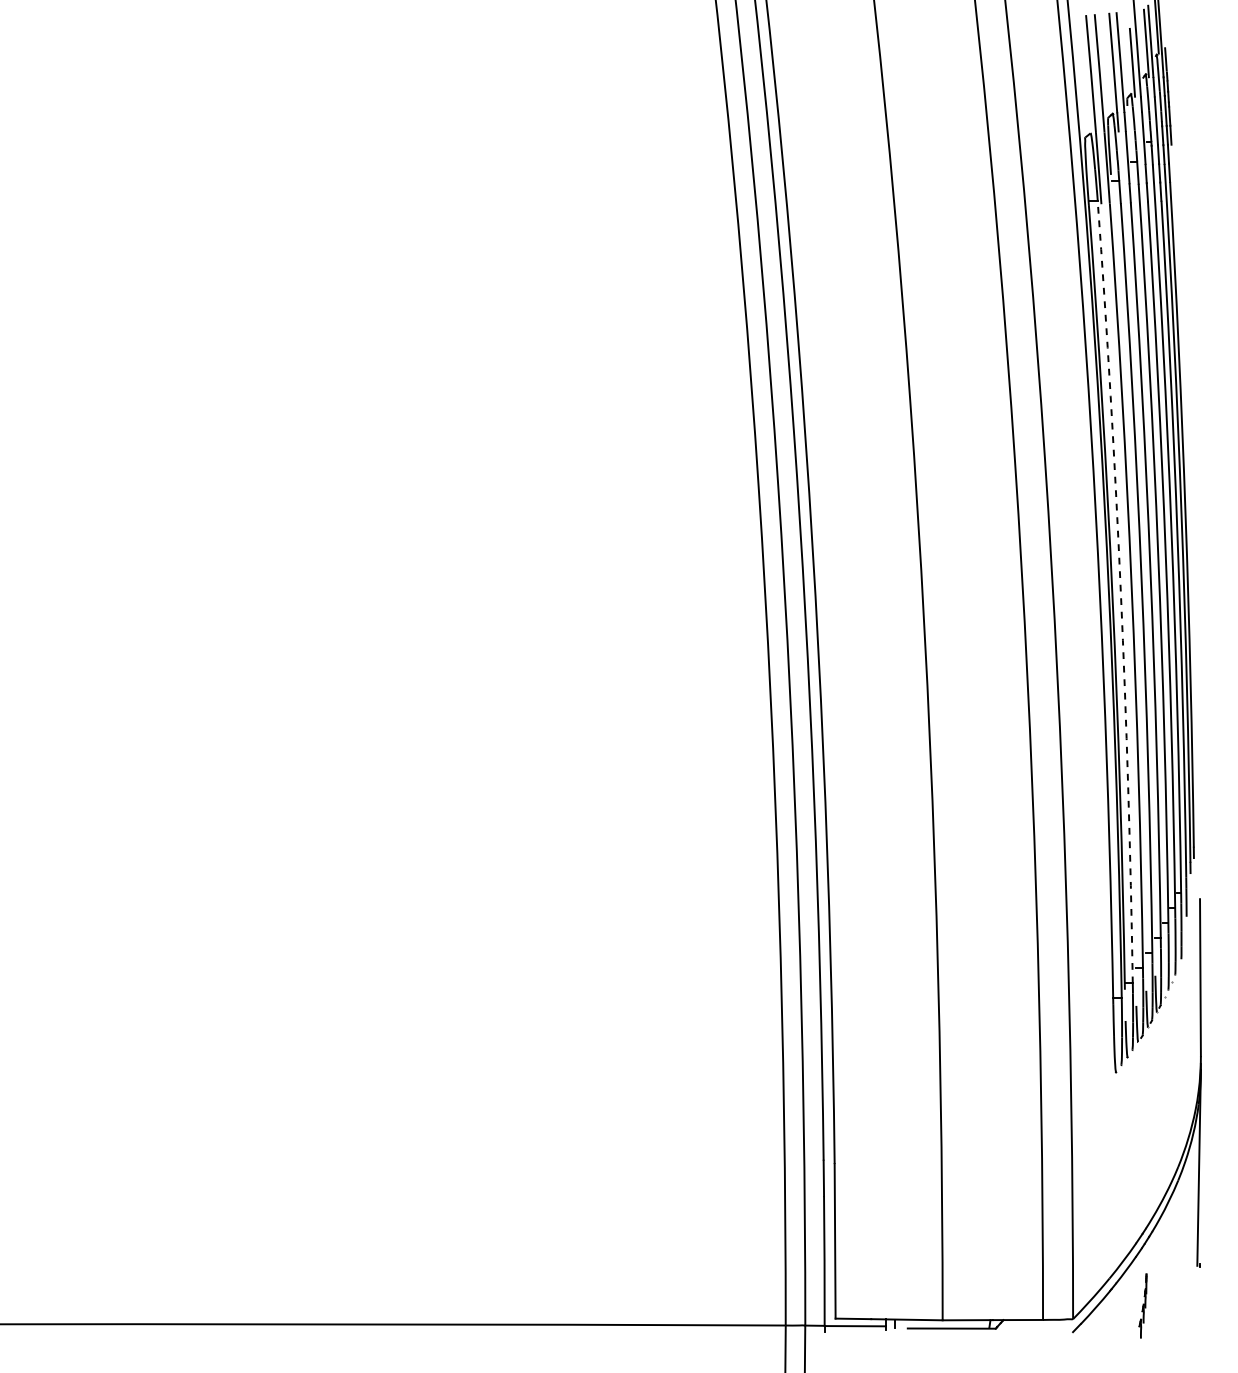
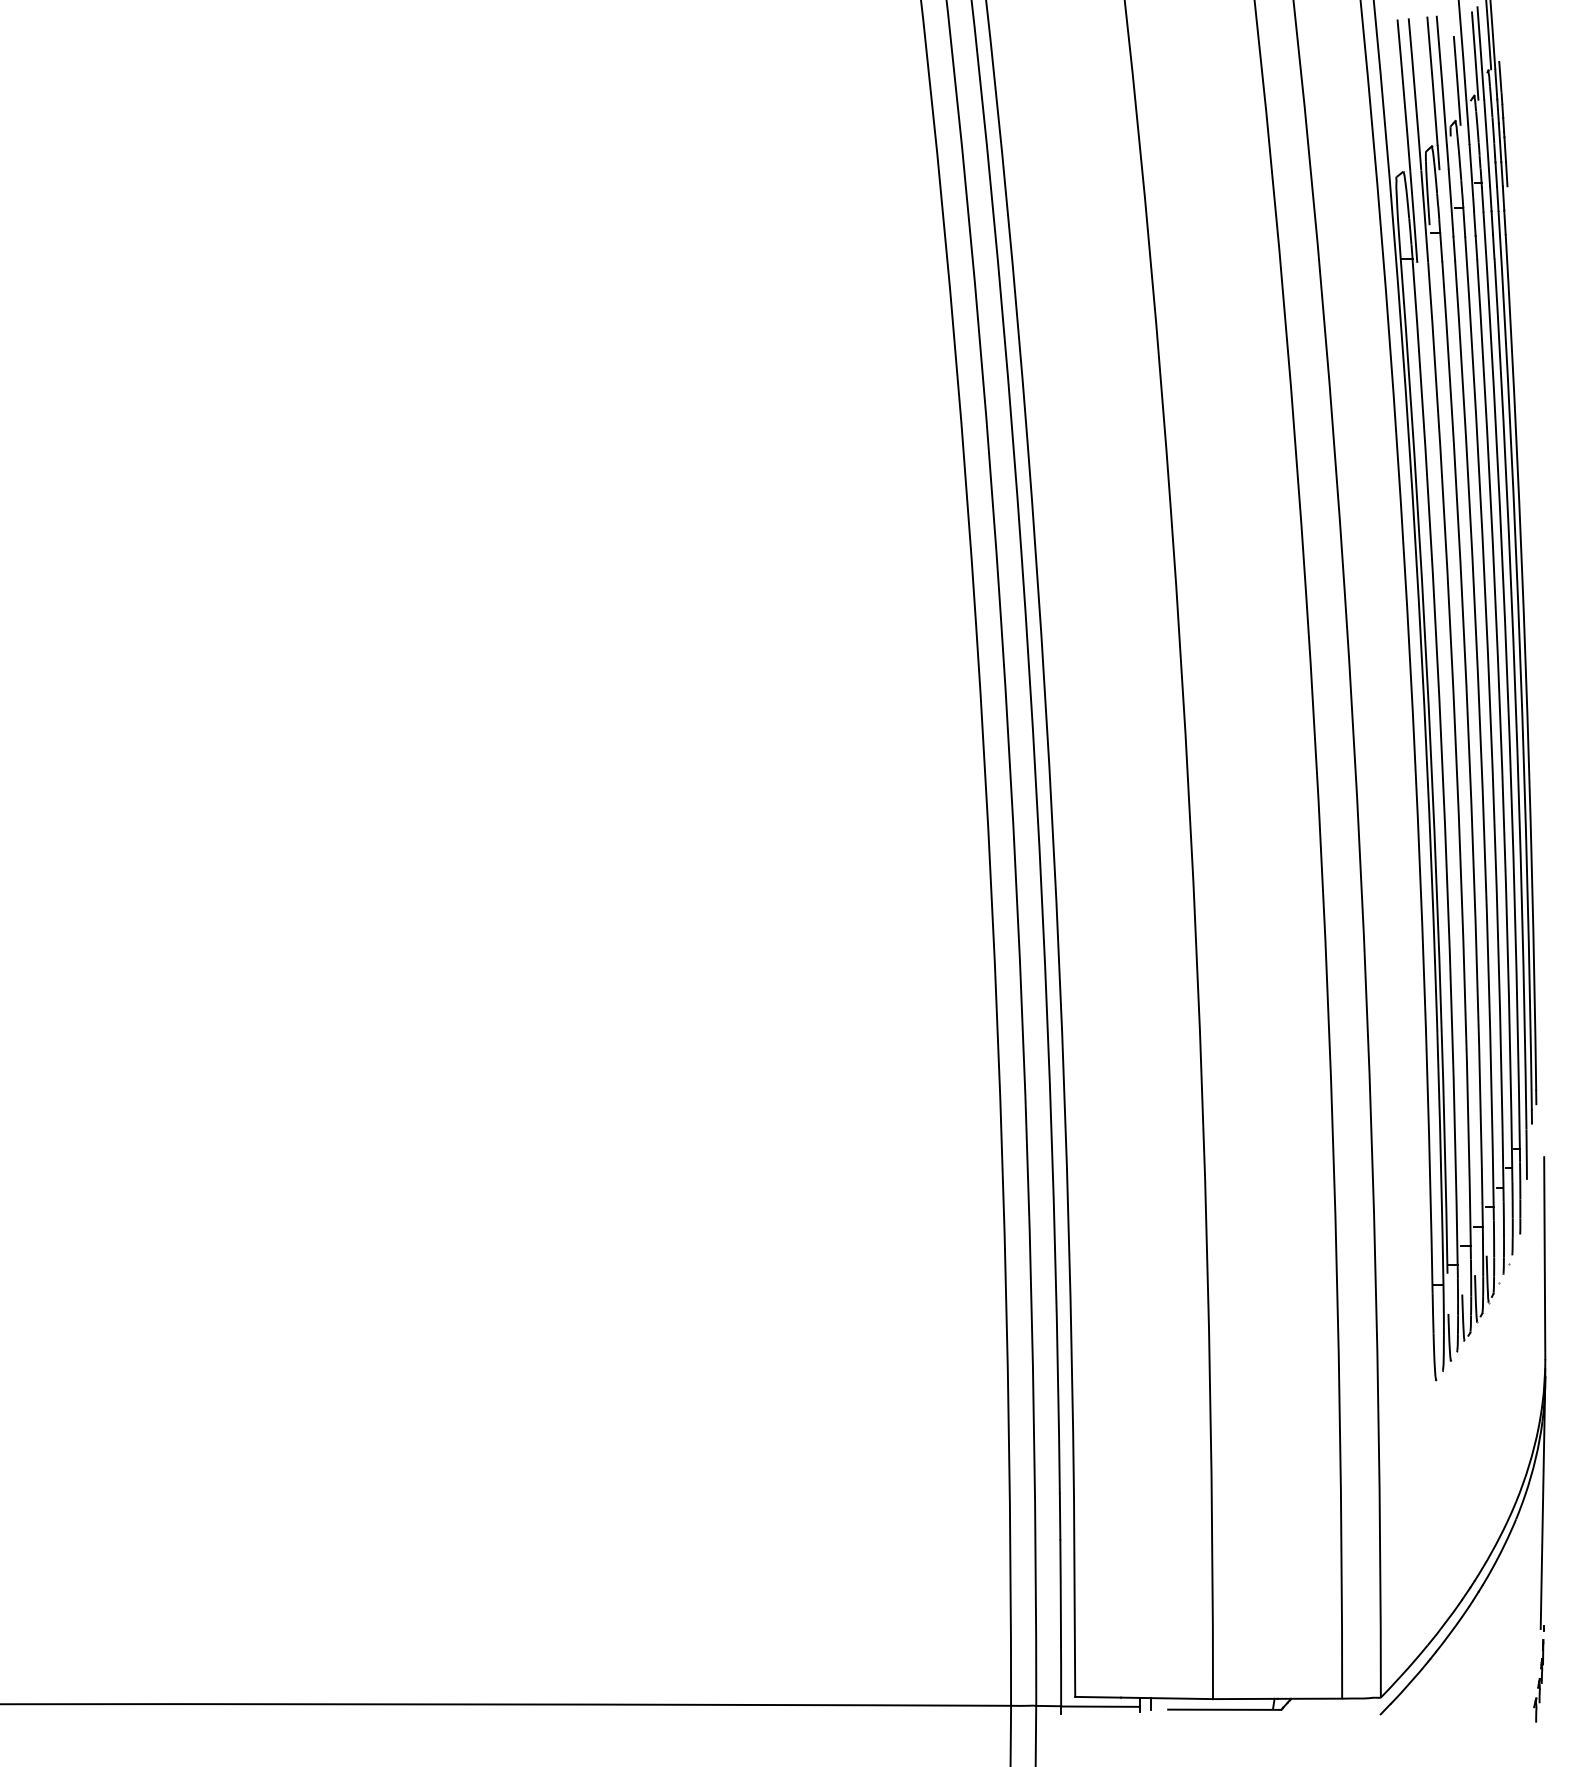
arc: (1121, 591) -> (1442, 761), dashed -> solid
part: (1142, 1305) -> (1538, 1680), moved

